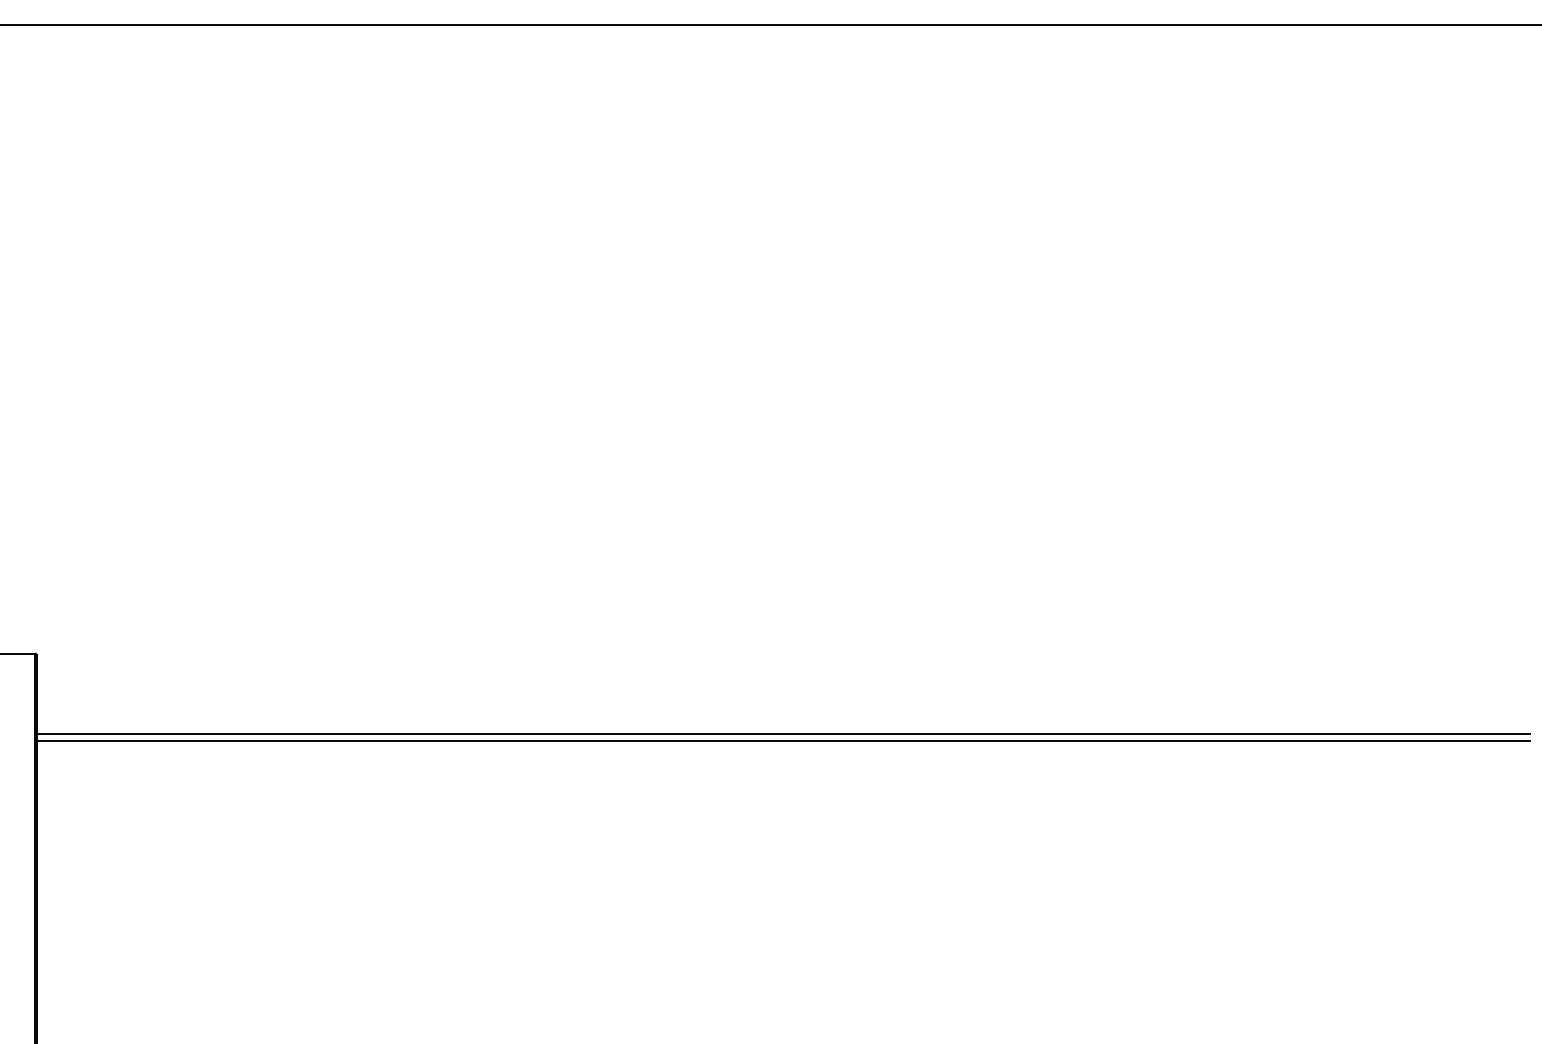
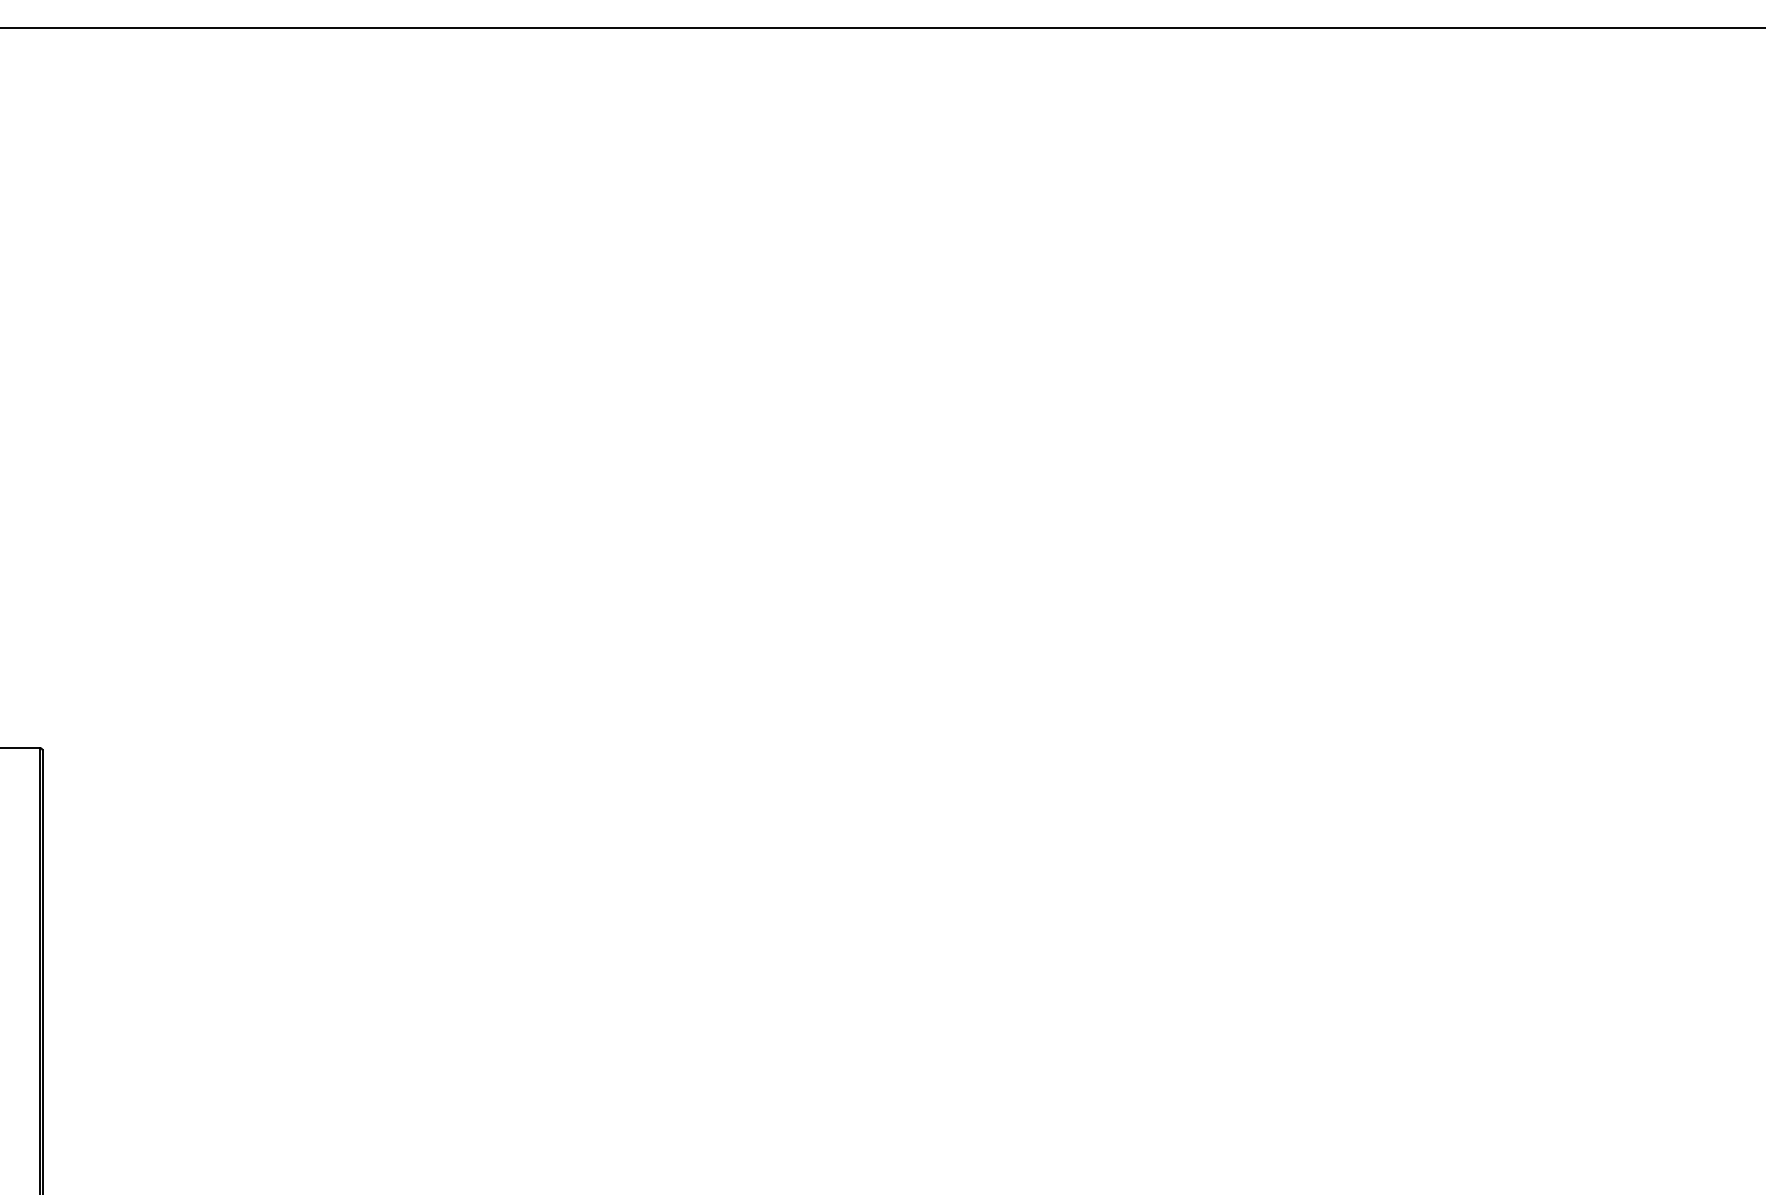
line: (783, 734) -> (897, 840), removed
line: (783, 741) -> (897, 848), removed

